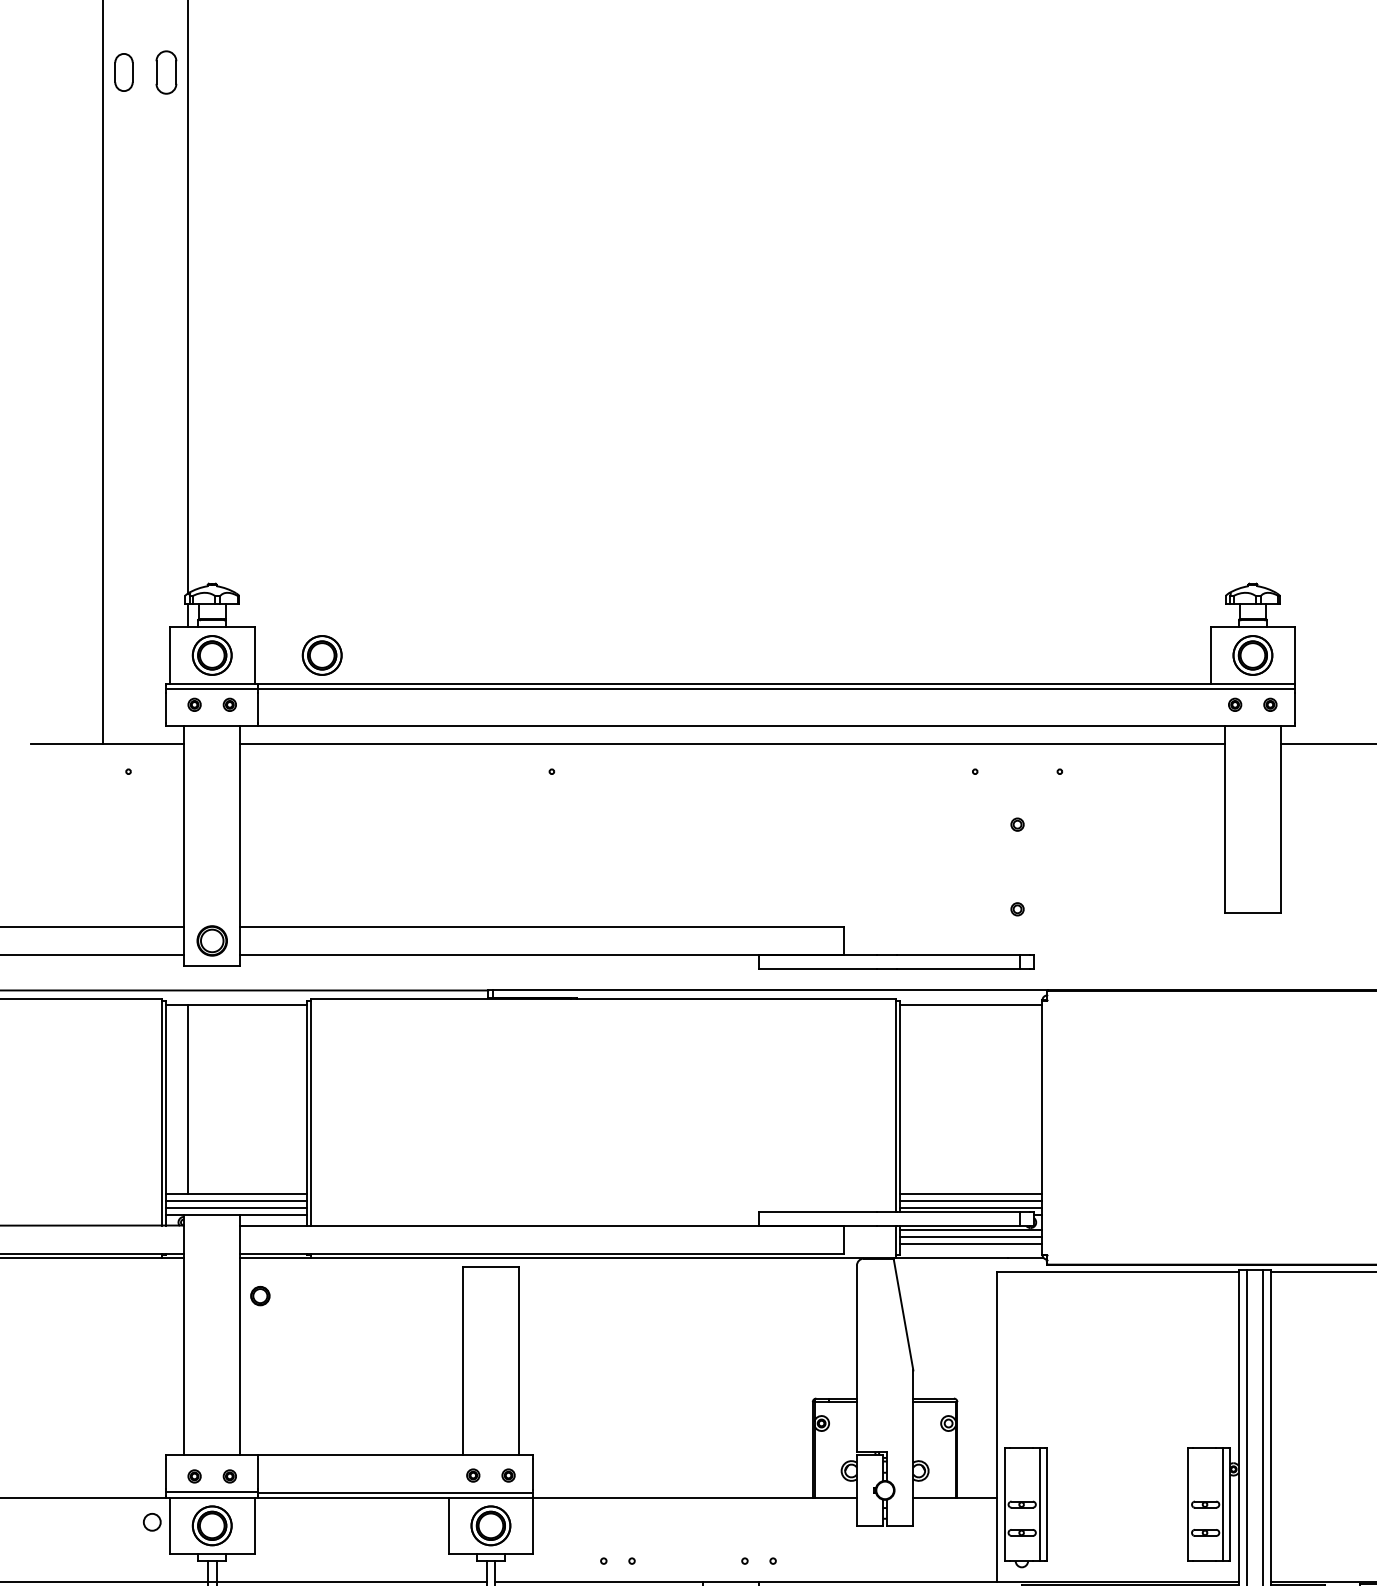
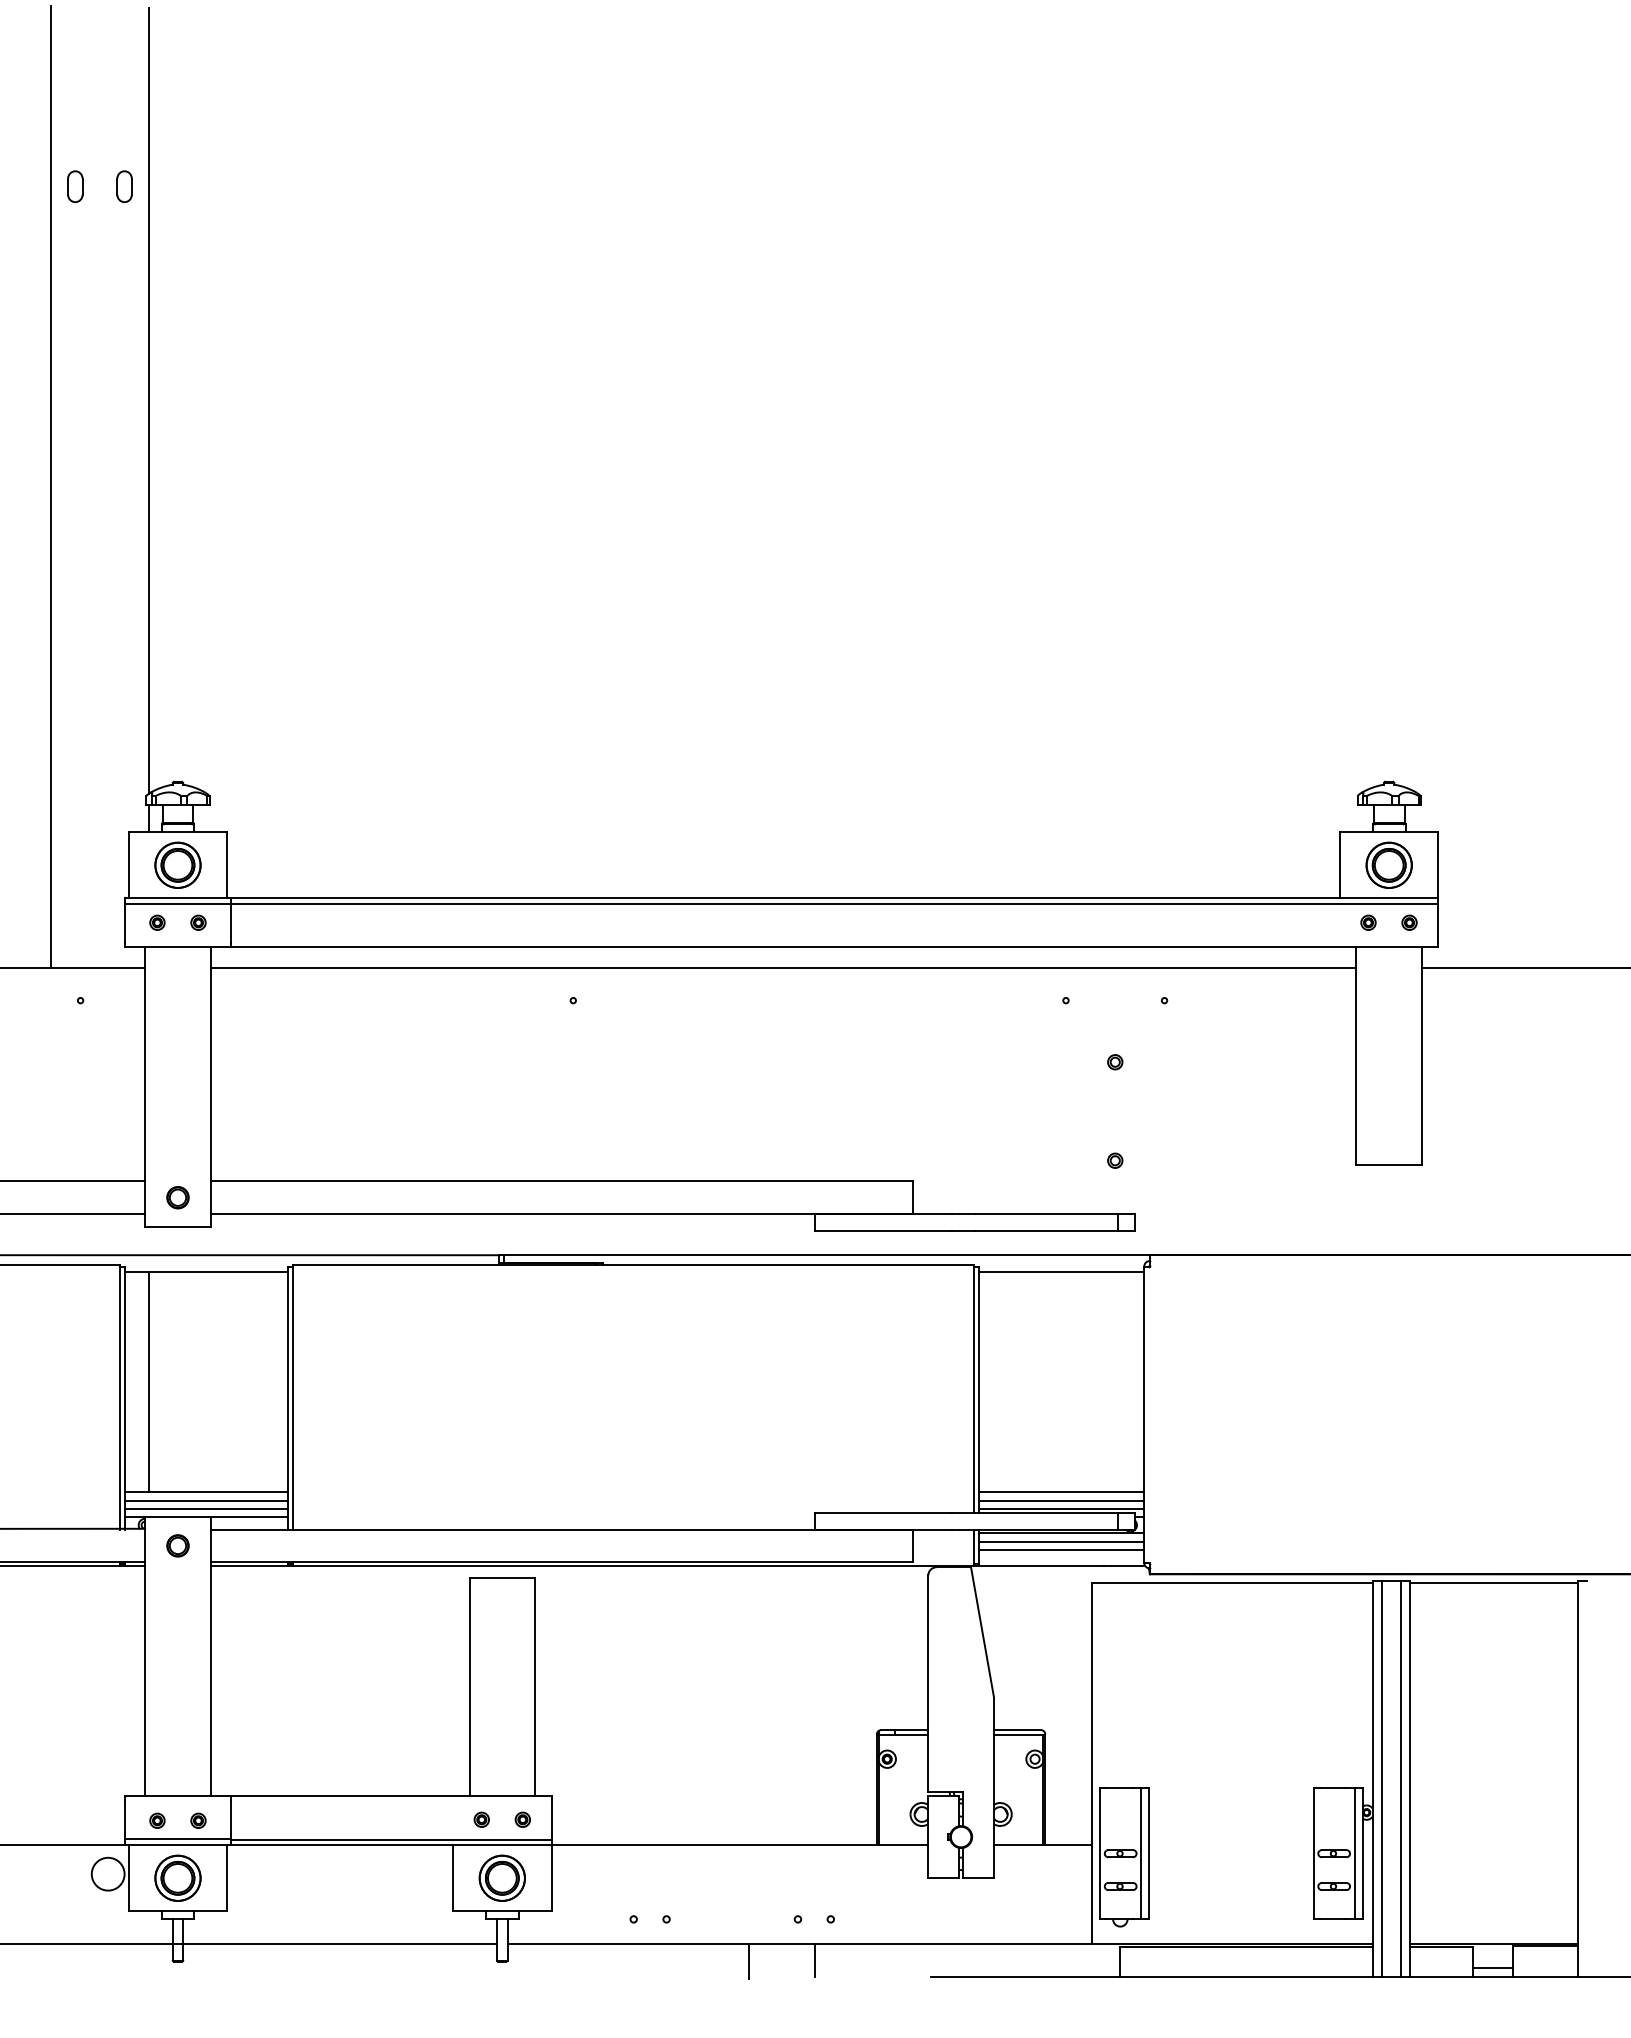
part: (124, 72) -> (75, 186), size x0.71
part: (166, 72) -> (124, 186), size x0.62
part: (321, 654) -> (305, 864), removed
part: (211, 940) -> (177, 1197), size x0.62
part: (259, 1295) -> (177, 1545), moved
circle: (151, 1521) -> (107, 1873), size x1.67

